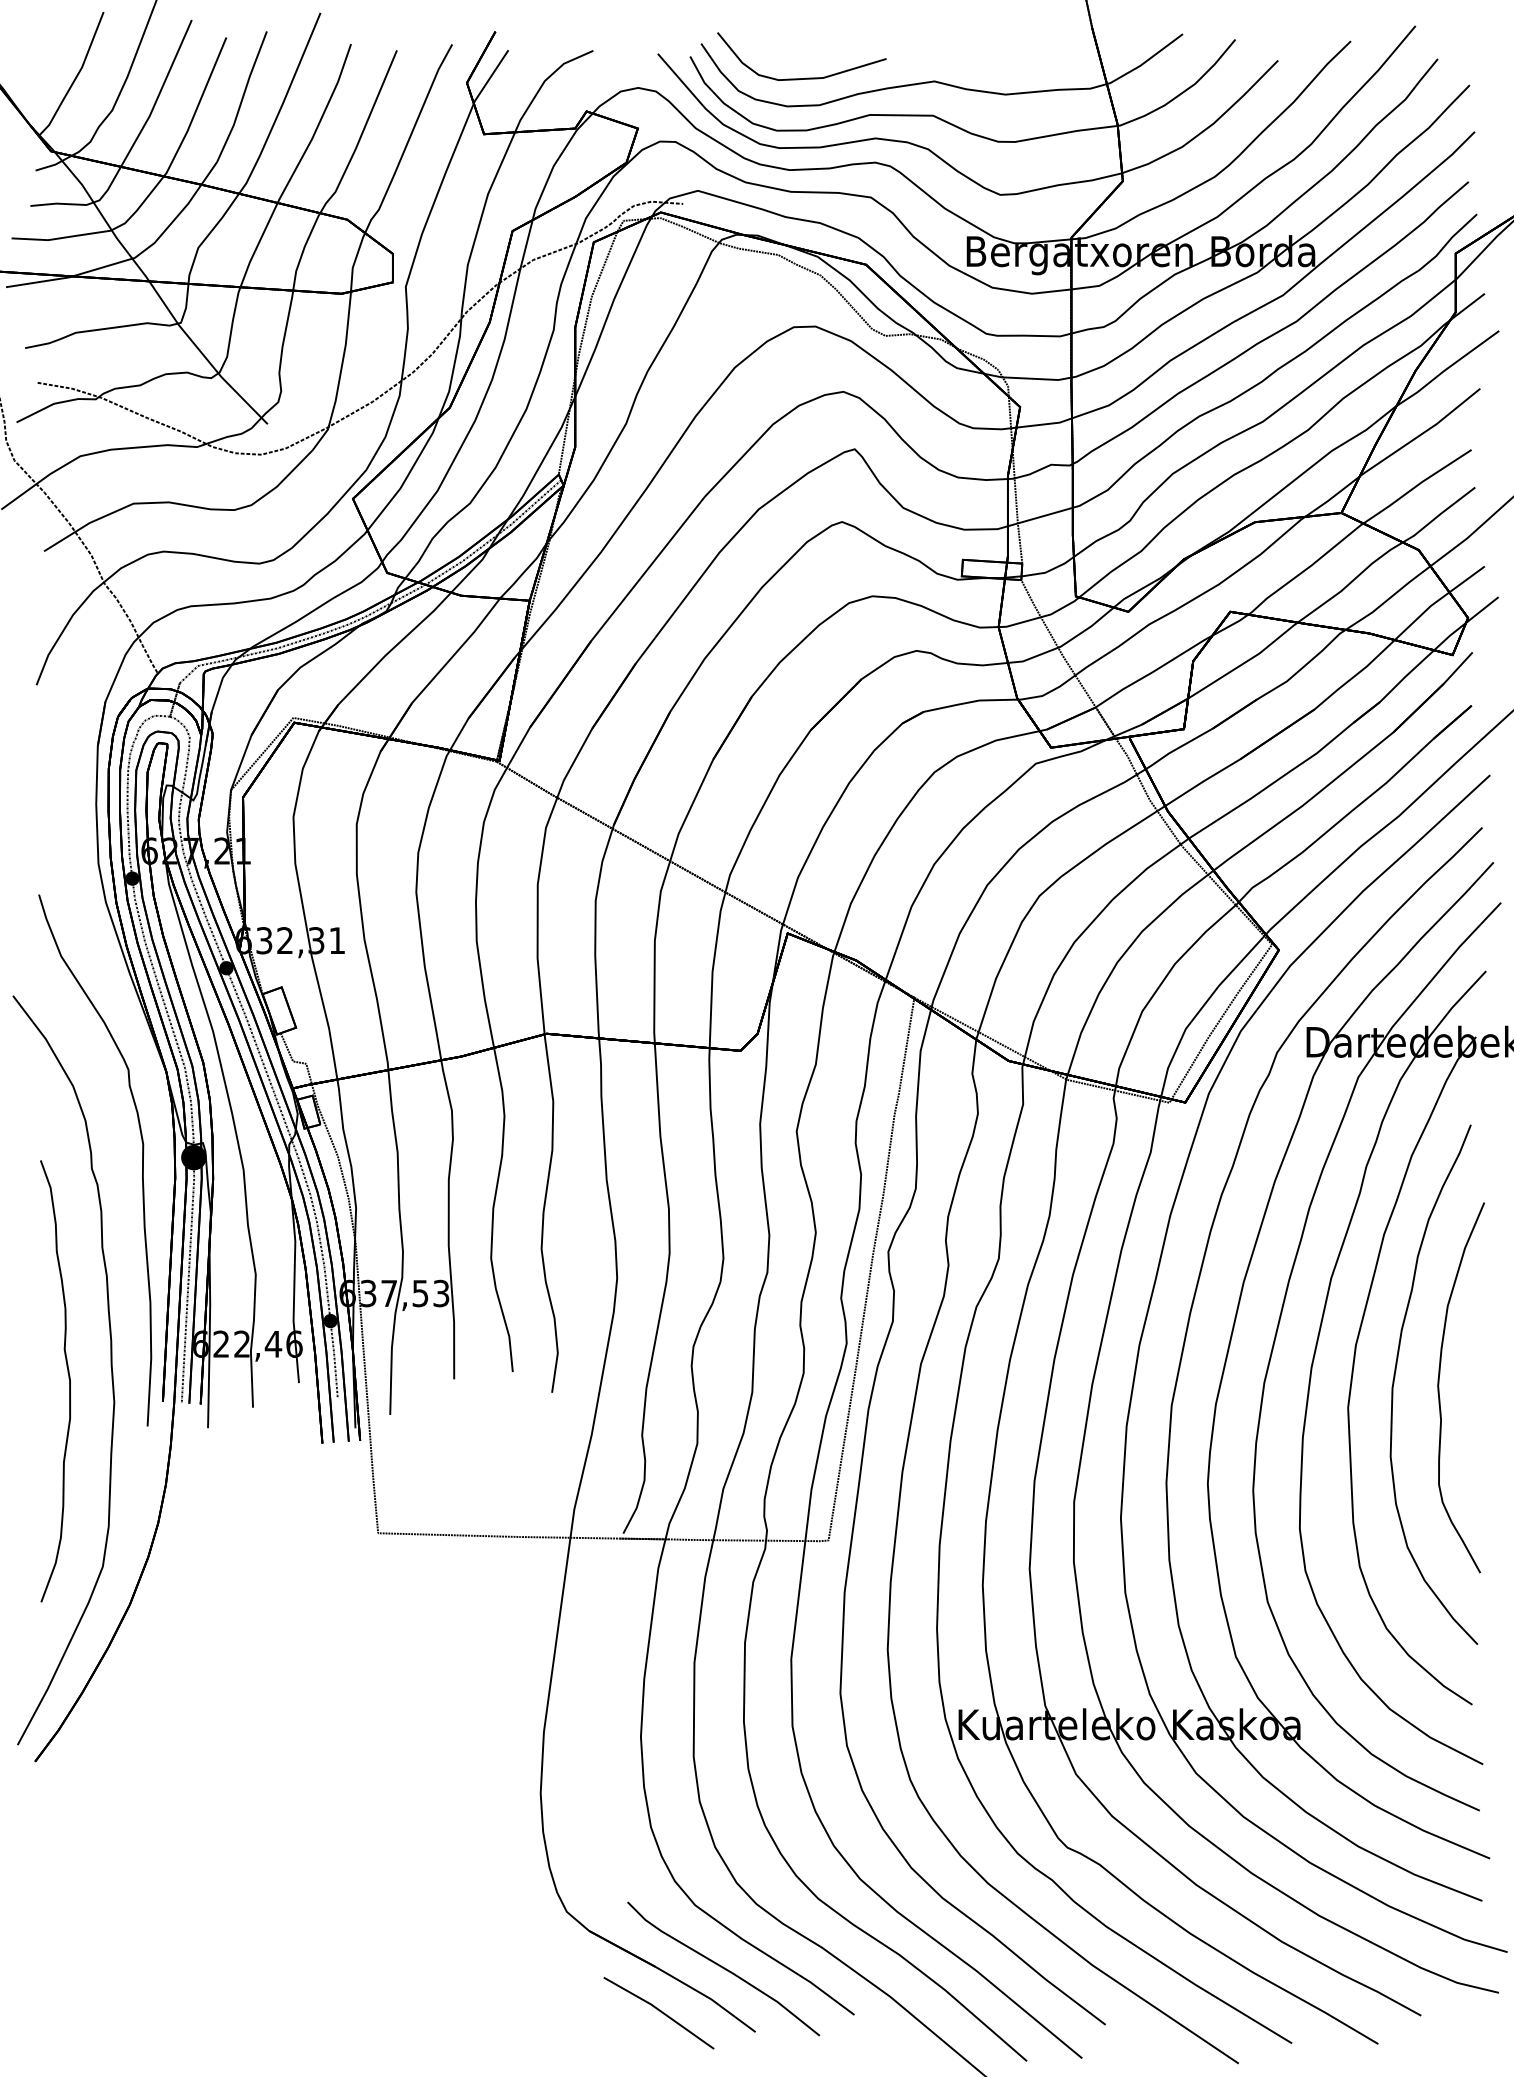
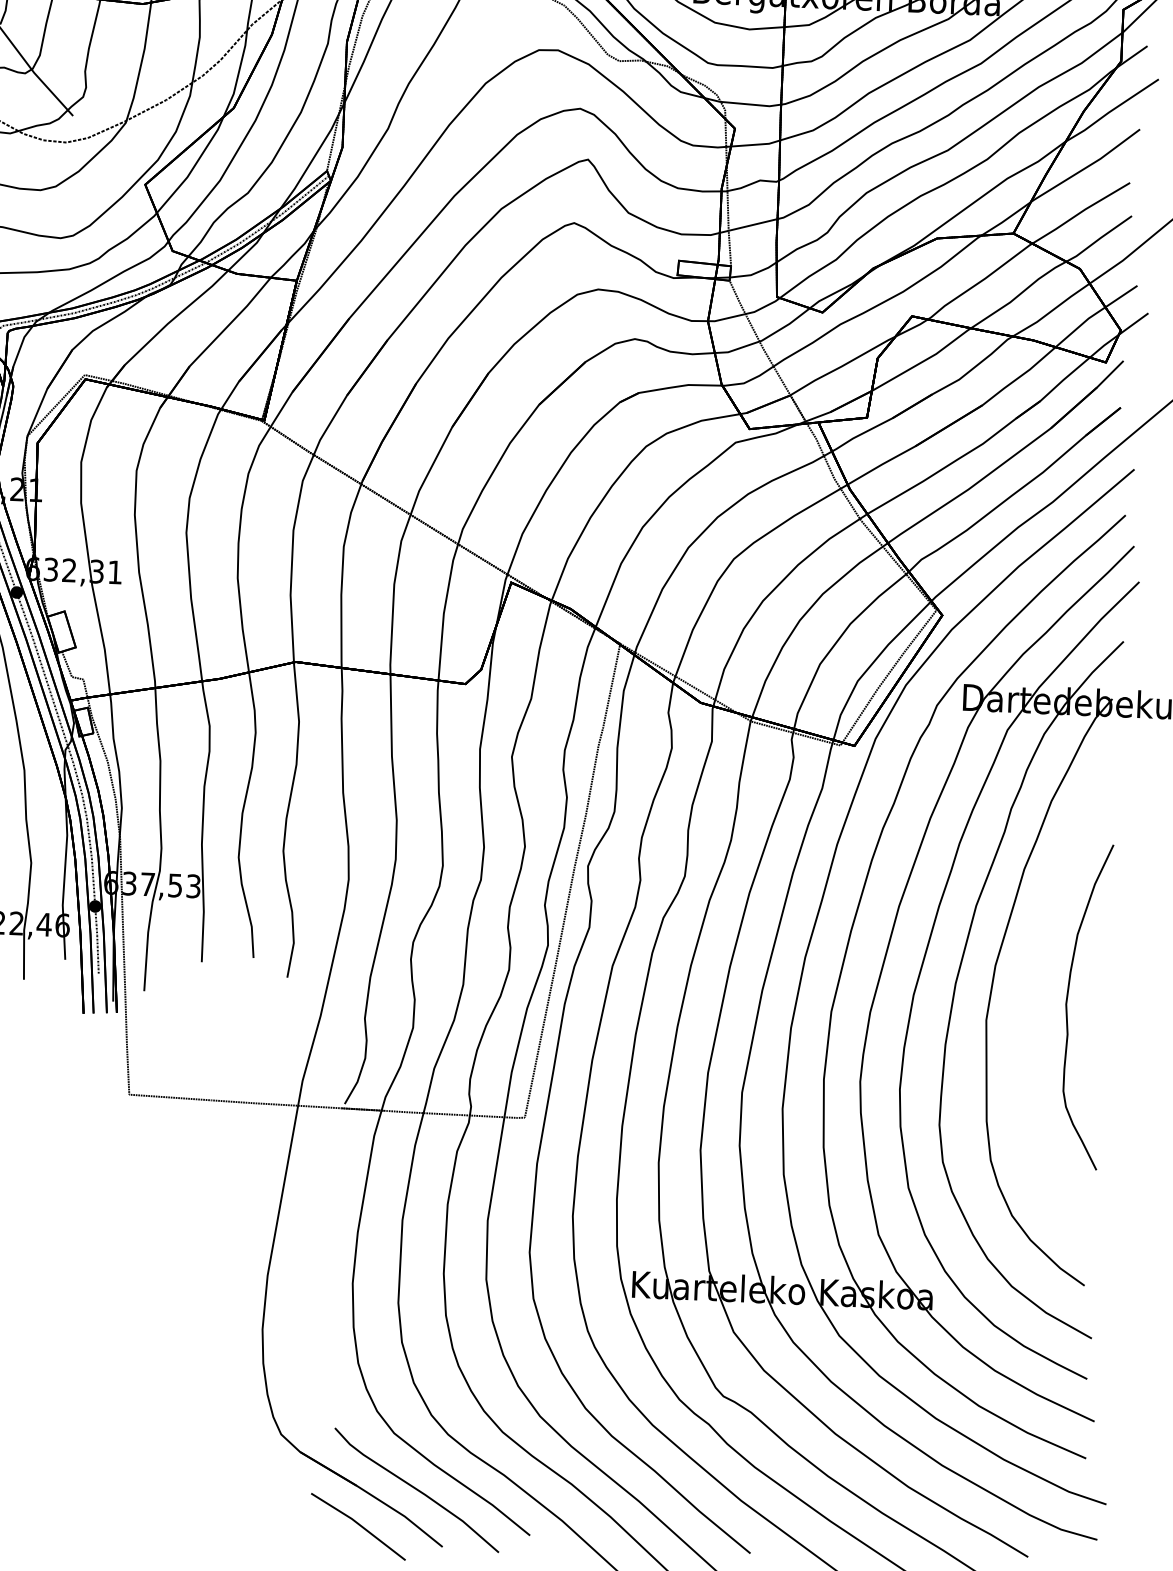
curve: (1395, 1377) -> (1029, 995), removed

